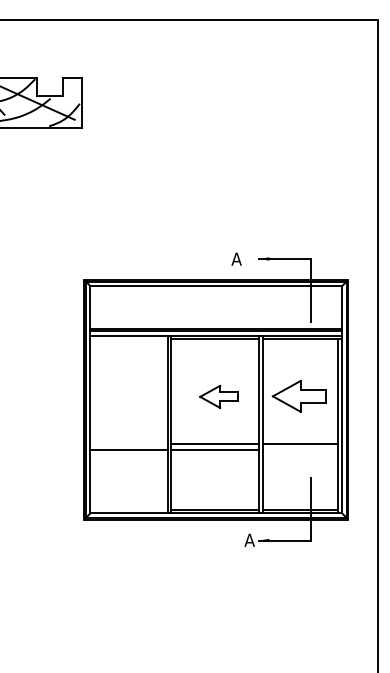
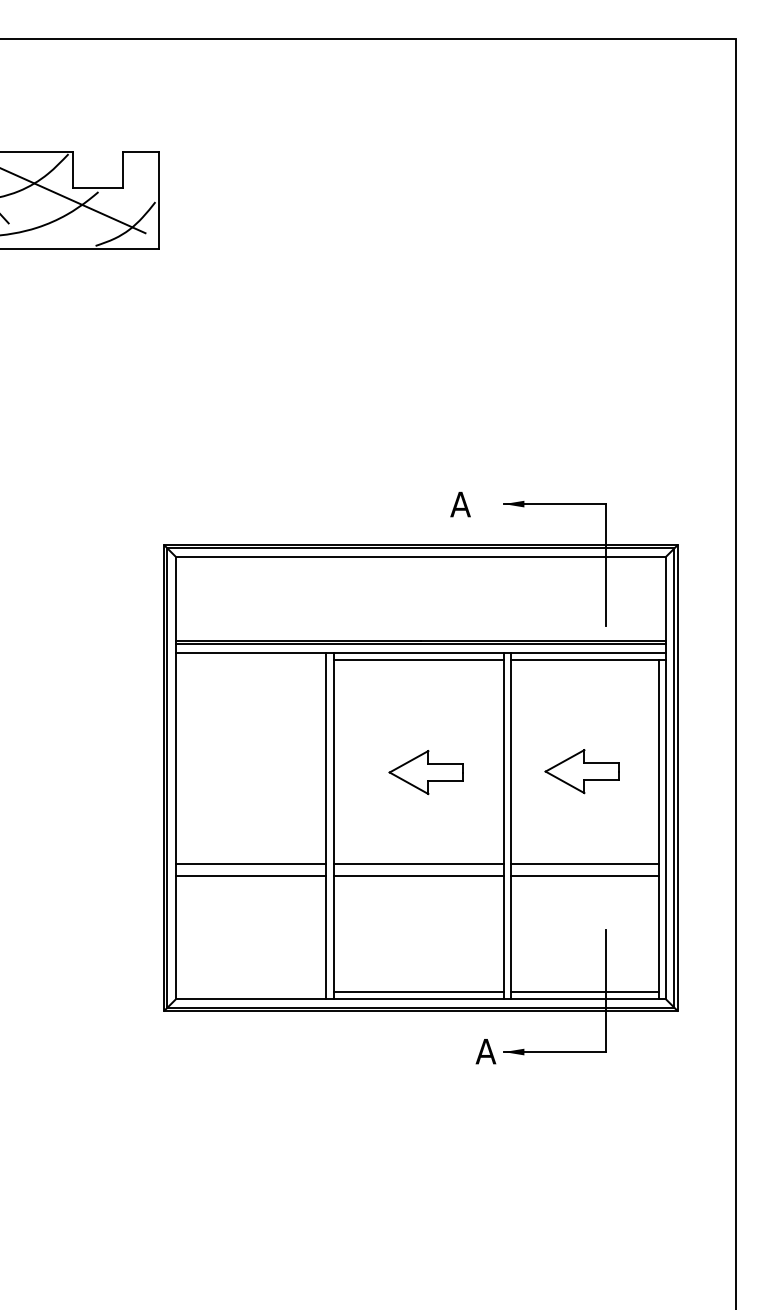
part: (298, 396) -> (580, 771), size x0.71
line: (128, 443) -> (250, 863), added
line: (300, 450) -> (584, 876), added

